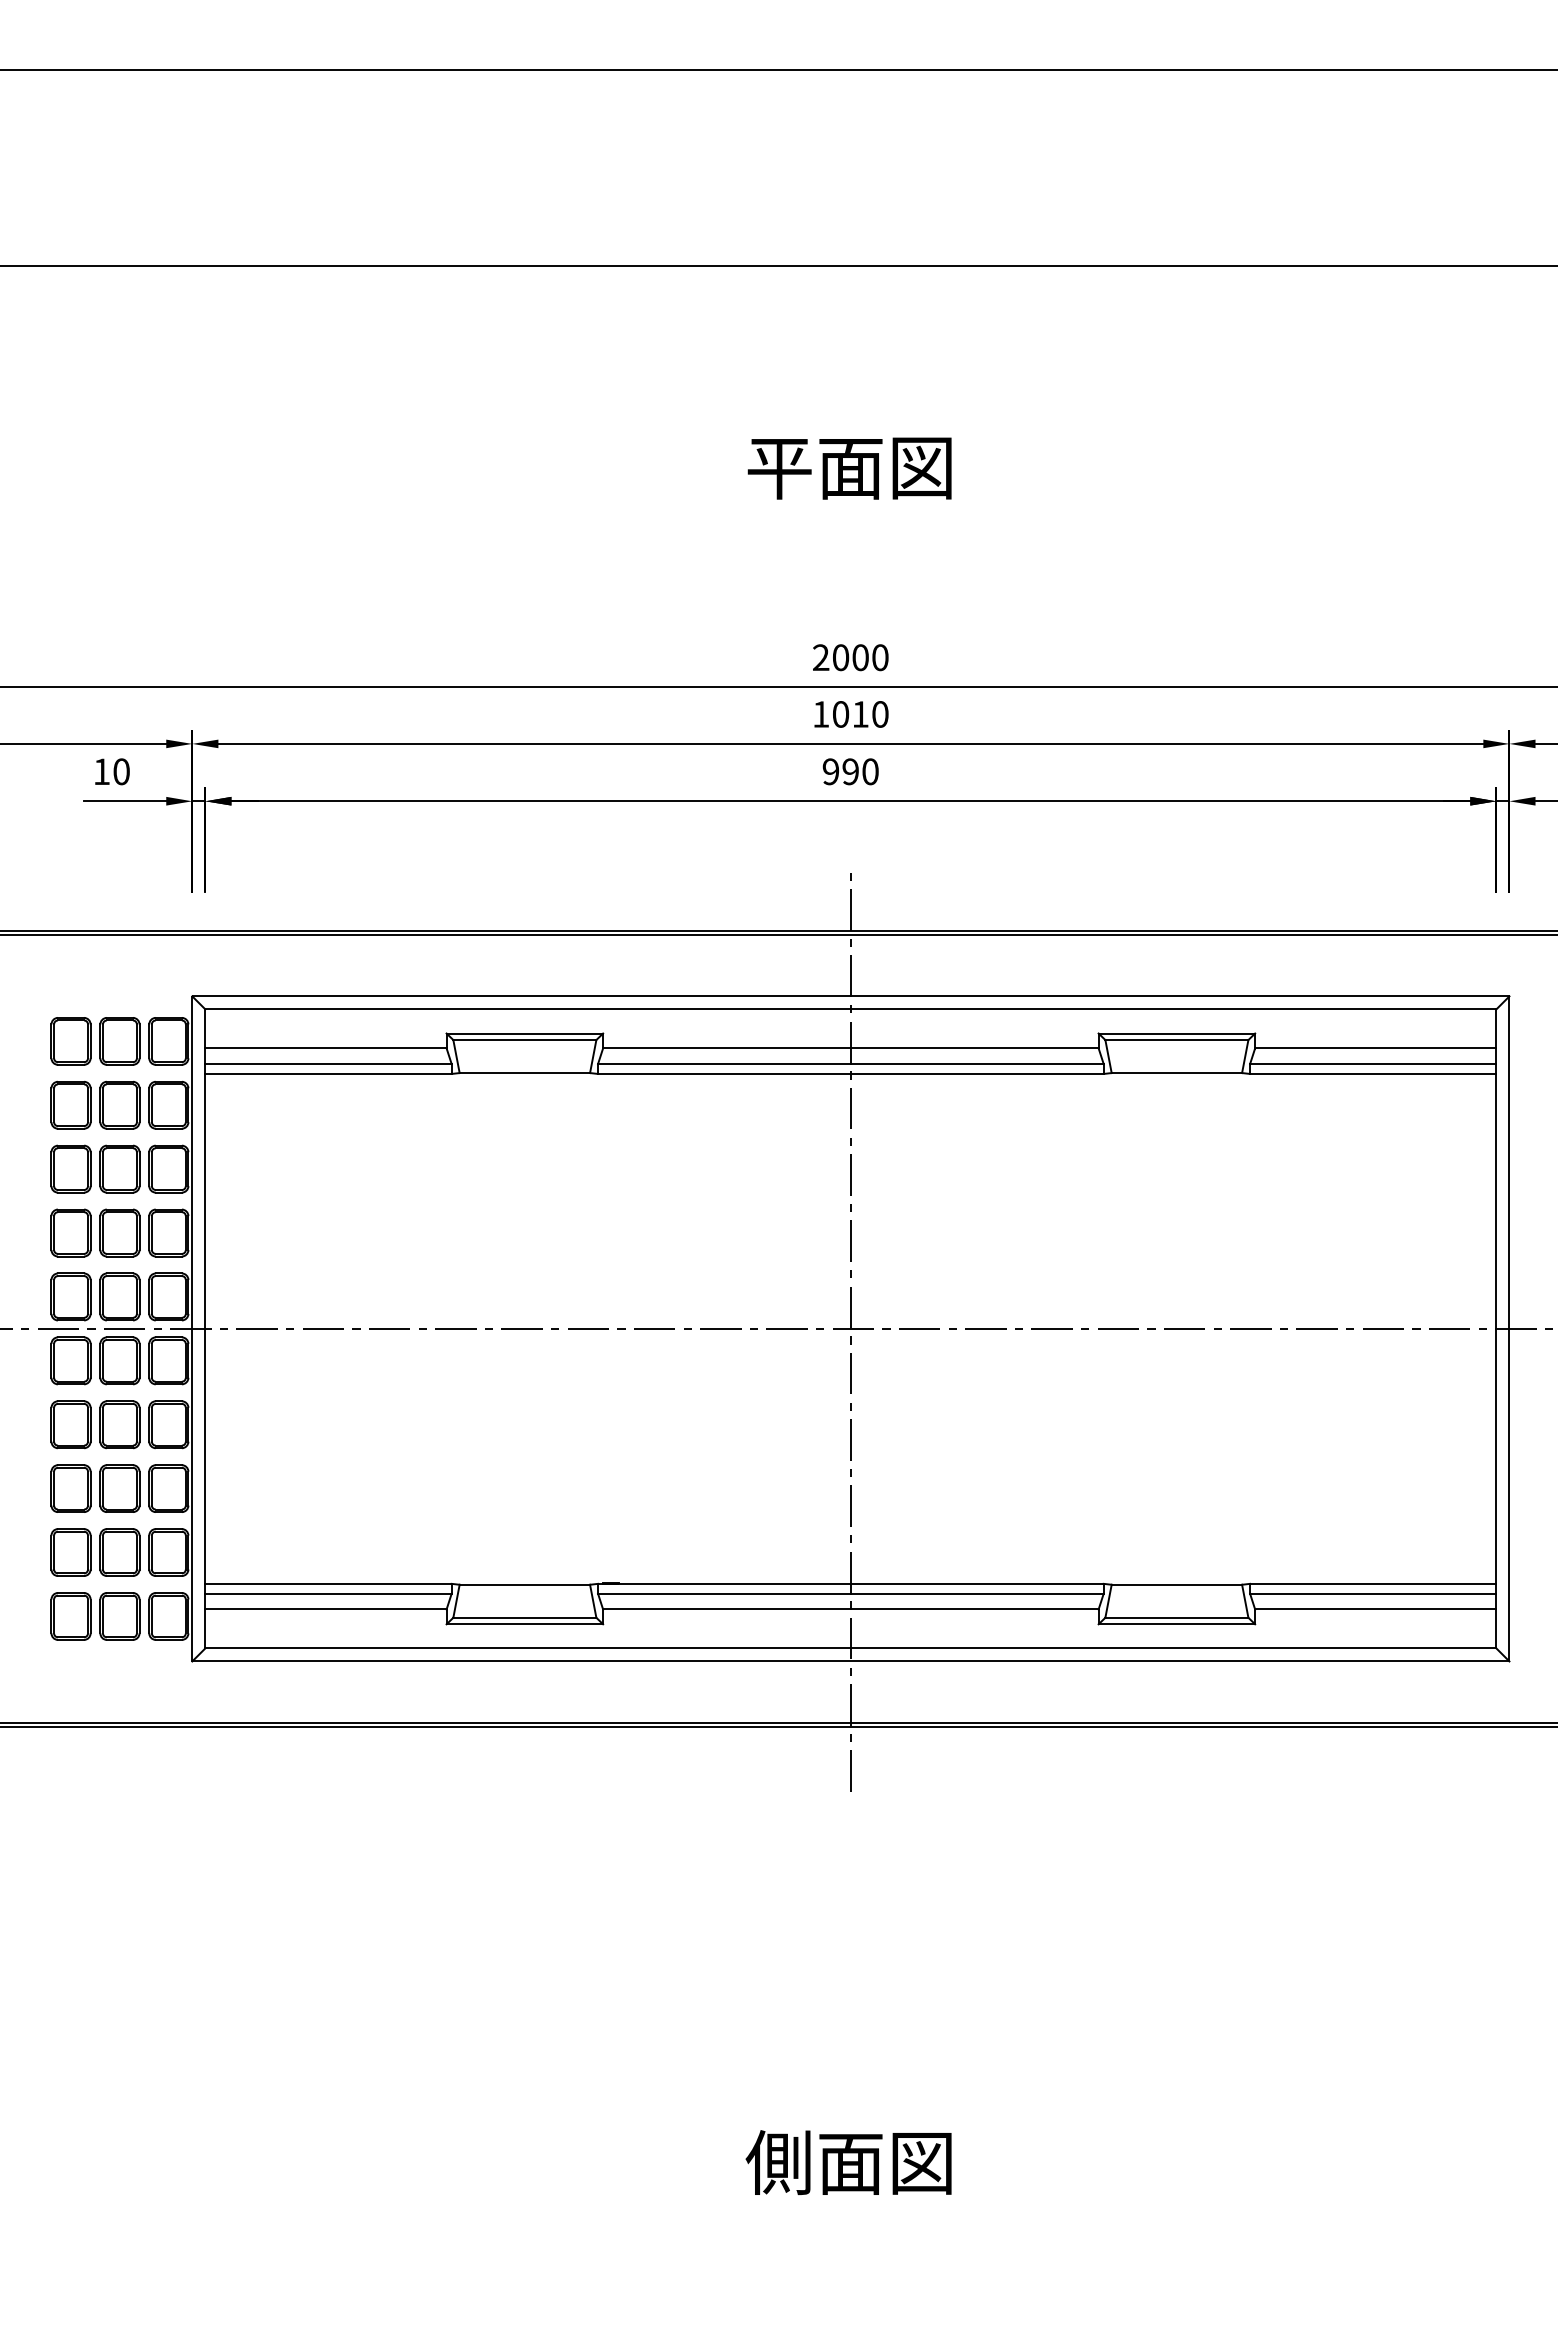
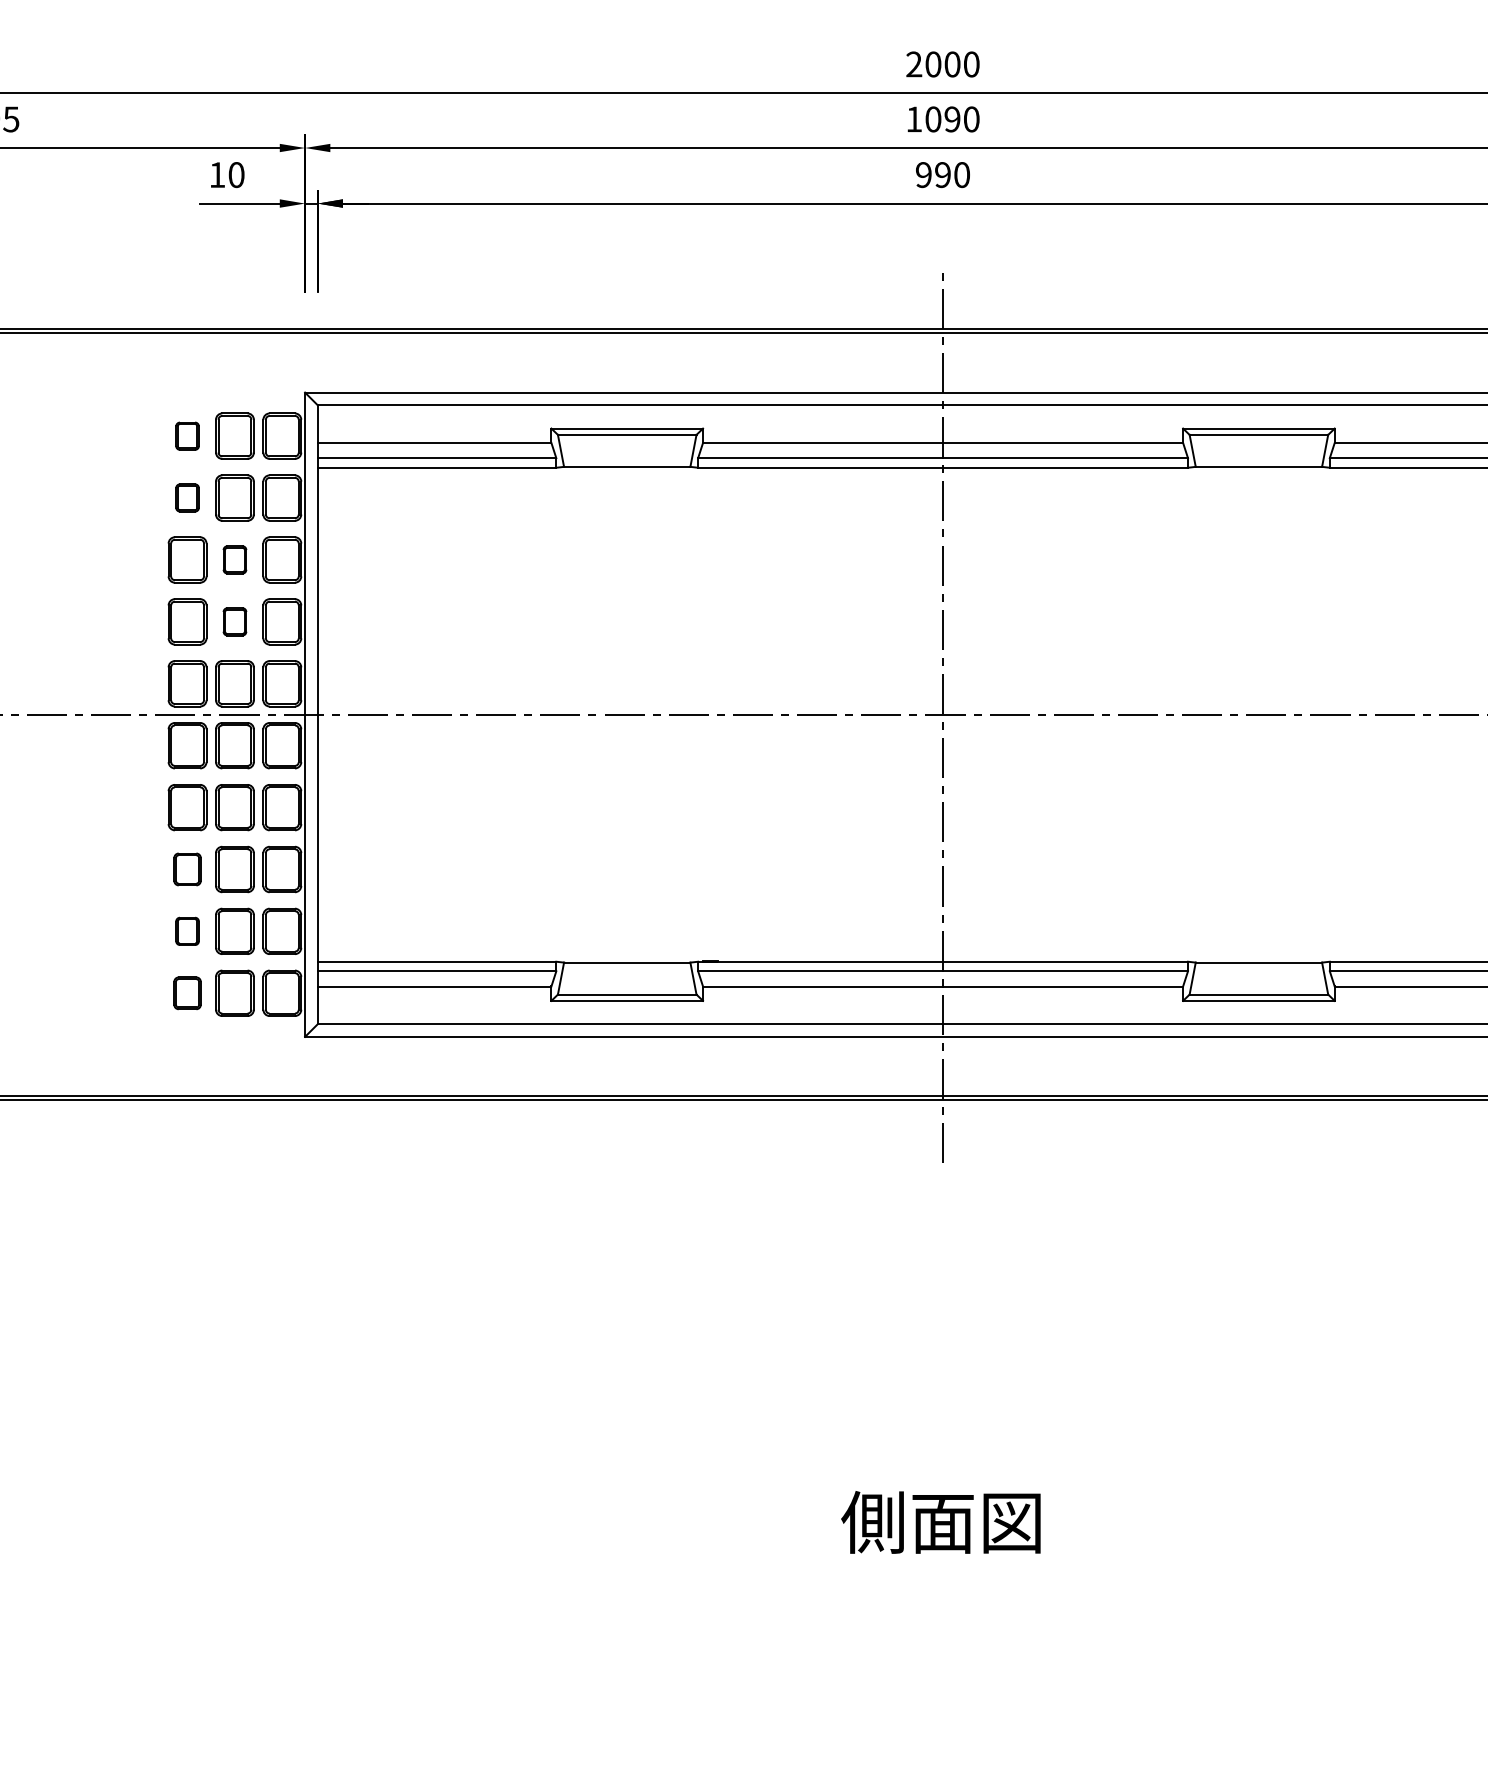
text: (860, 714) -> (952, 119), 1010 -> 1090
part: (70, 1041) -> (187, 436), size x0.6
part: (70, 1104) -> (187, 497), size x0.6
part: (119, 1168) -> (234, 559), size x0.6
part: (119, 1232) -> (234, 621), size x0.6
part: (70, 1488) -> (187, 869), size x0.7
part: (70, 1552) -> (187, 931), size x0.6
part: (70, 1616) -> (187, 993), size x0.7

